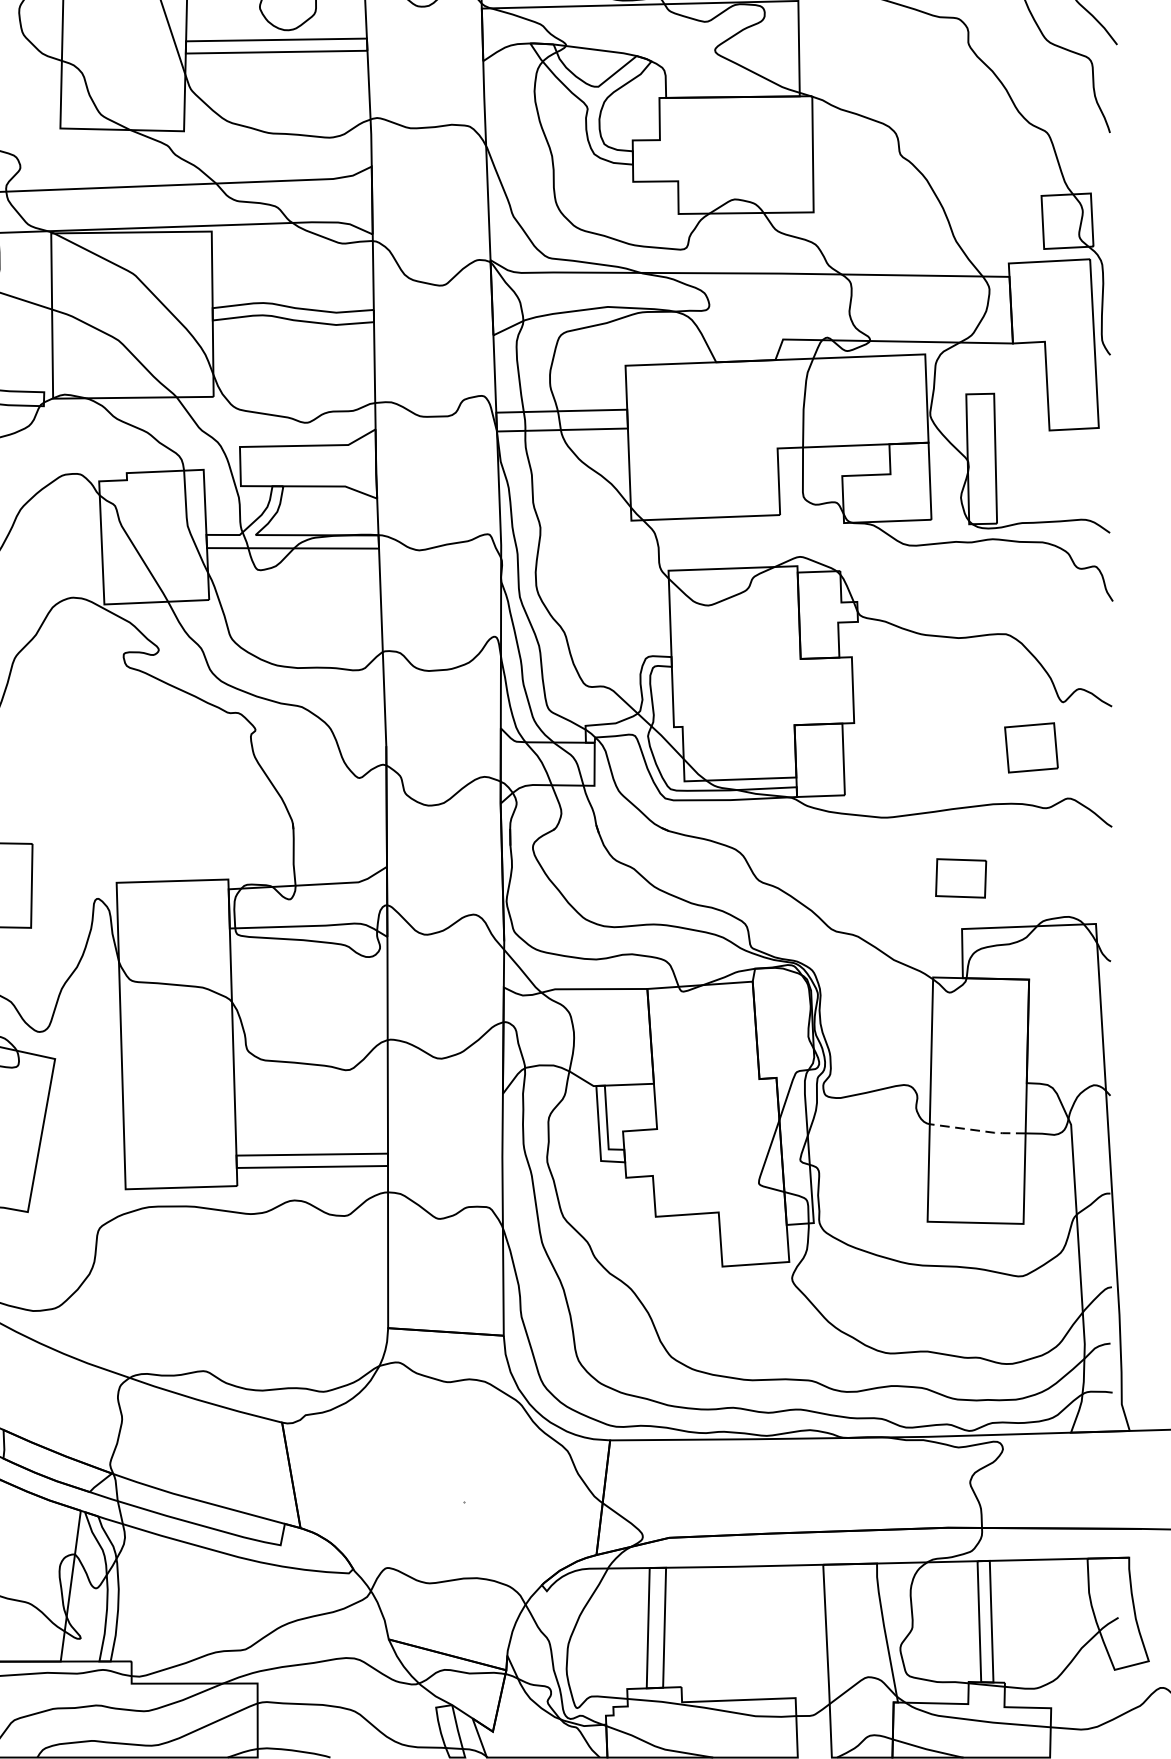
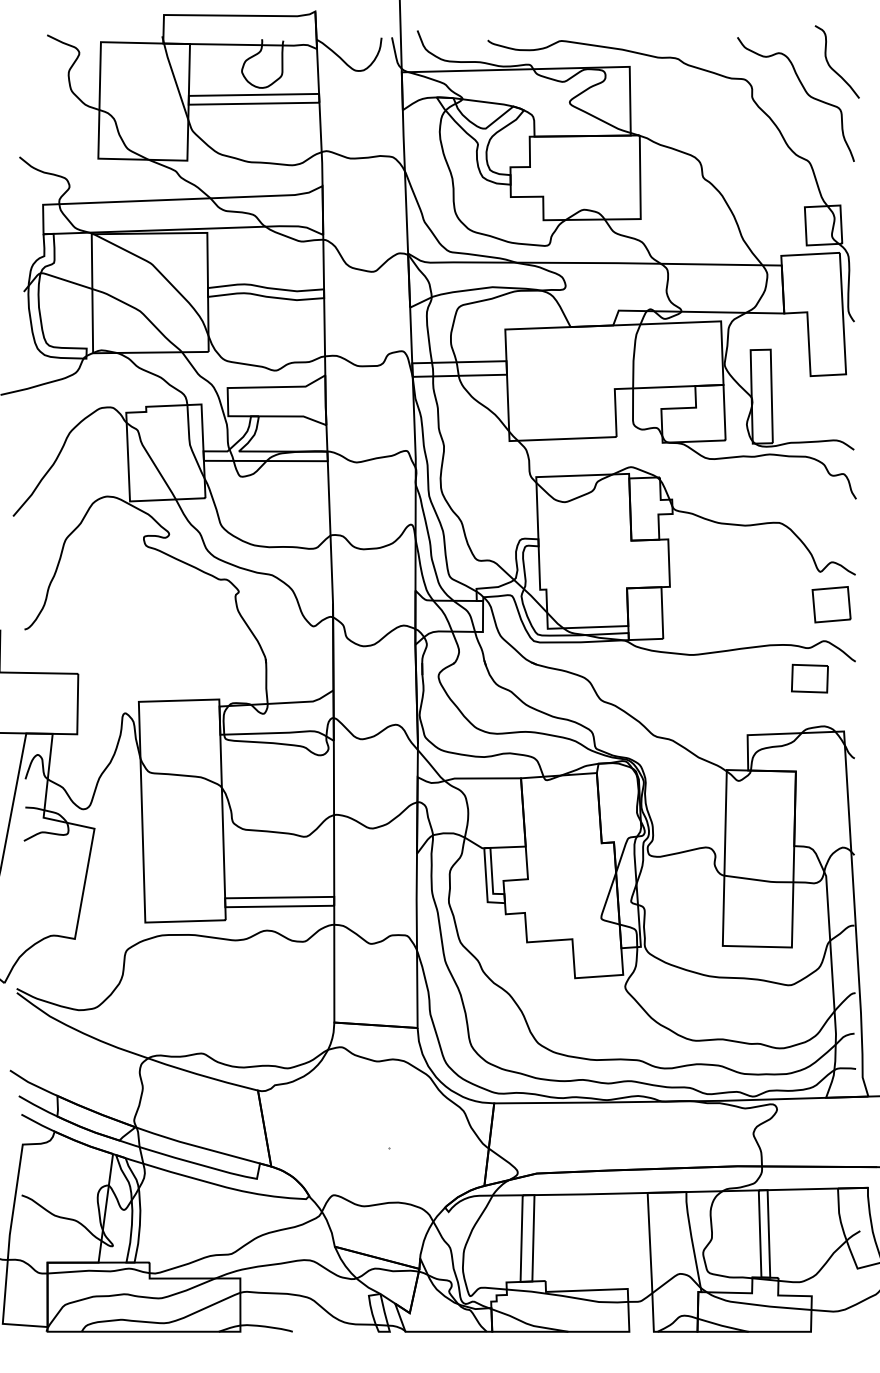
part: (1031, 747) -> (831, 604), moved
part: (960, 878) -> (809, 678), moved
line: (979, 1130) -> (760, 880), dashed -> solid

